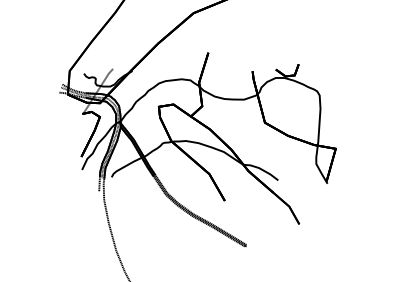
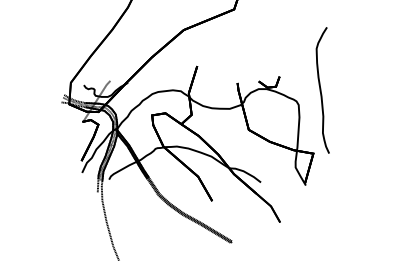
curve: (344, 79) -> (321, 90), added

